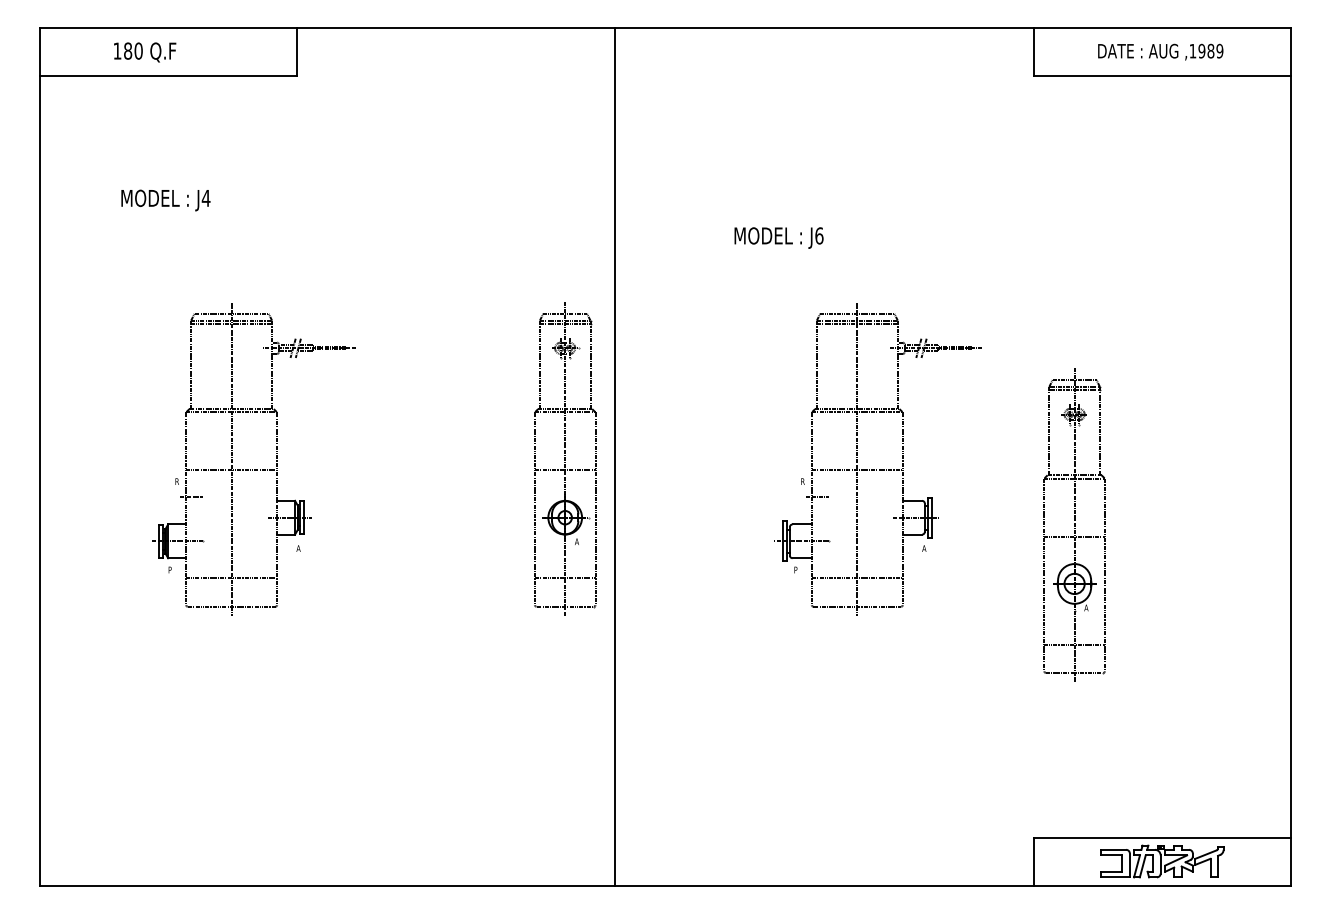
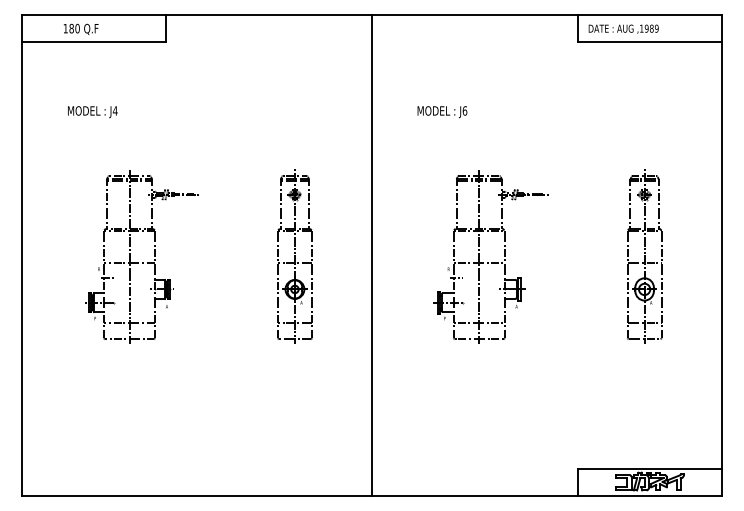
text: (1160, 50) -> (623, 28), moved
text: (779, 238) -> (442, 112), moved
line: (616, 457) -> (372, 255), moved
part: (564, 458) -> (294, 256), moved
part: (1074, 524) -> (644, 256), moved

